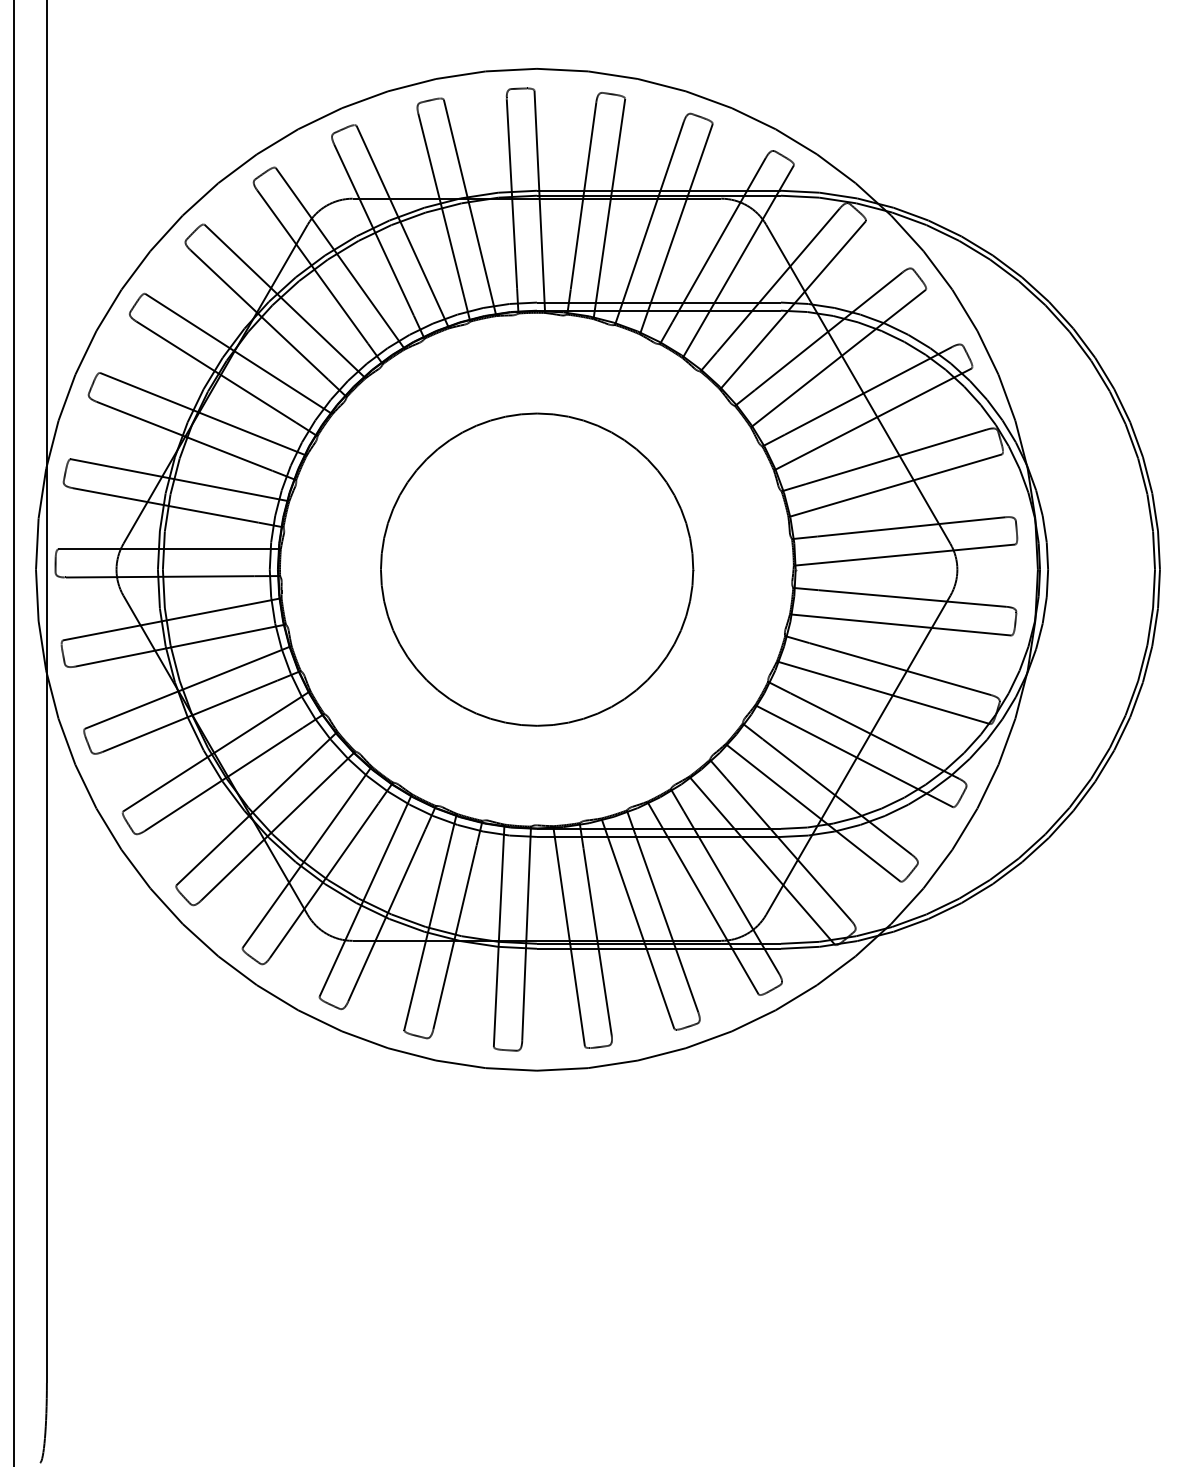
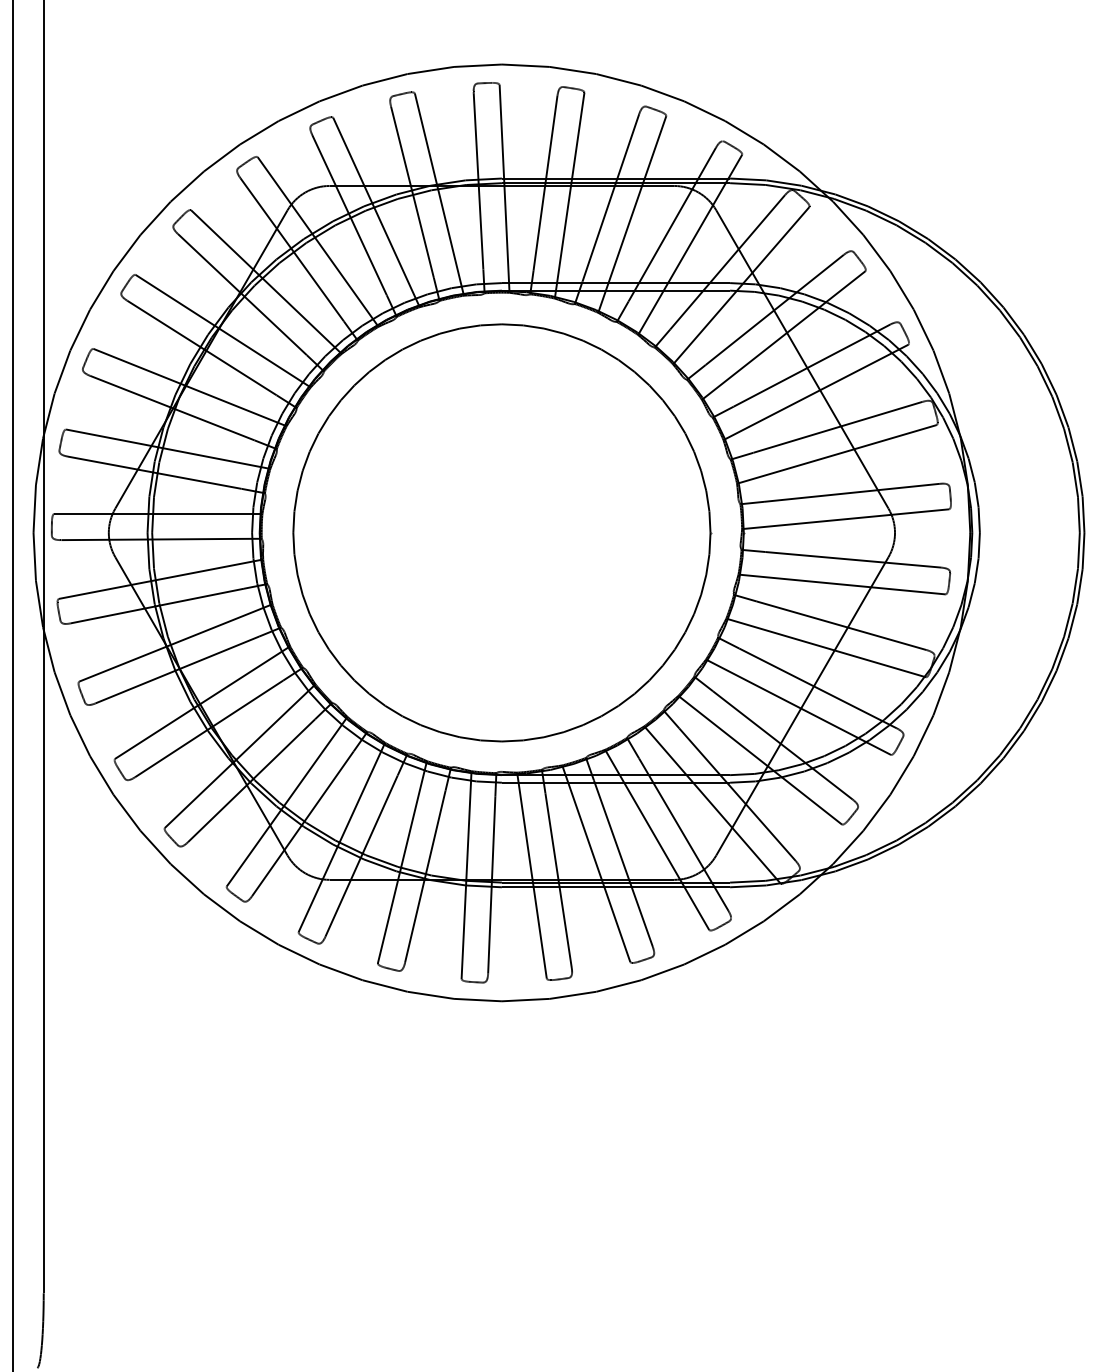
part: (537, 569) -> (502, 532), size x1.43

